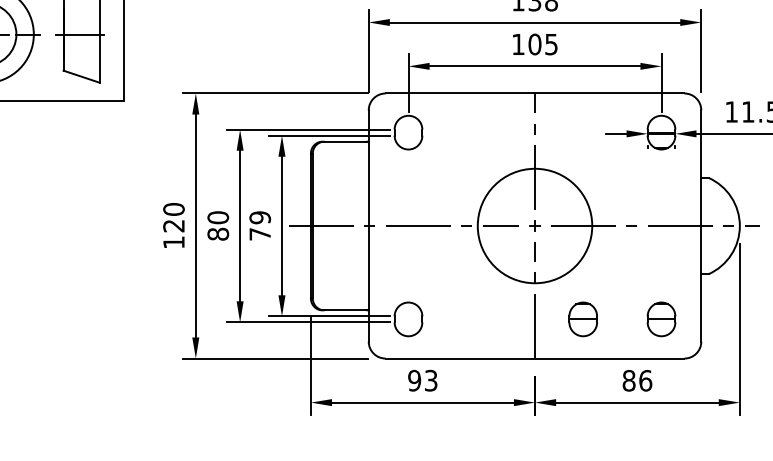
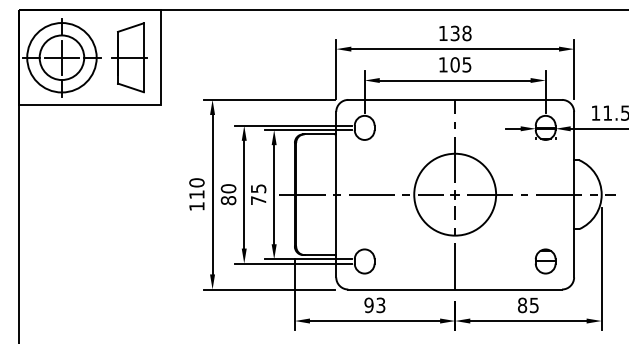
text: (258, 217) -> (257, 188), 79 -> 75
text: (173, 225) -> (196, 194), 120 -> 110
part: (582, 319) -> (489, 261), removed
text: (645, 380) -> (534, 305), 86 -> 85

